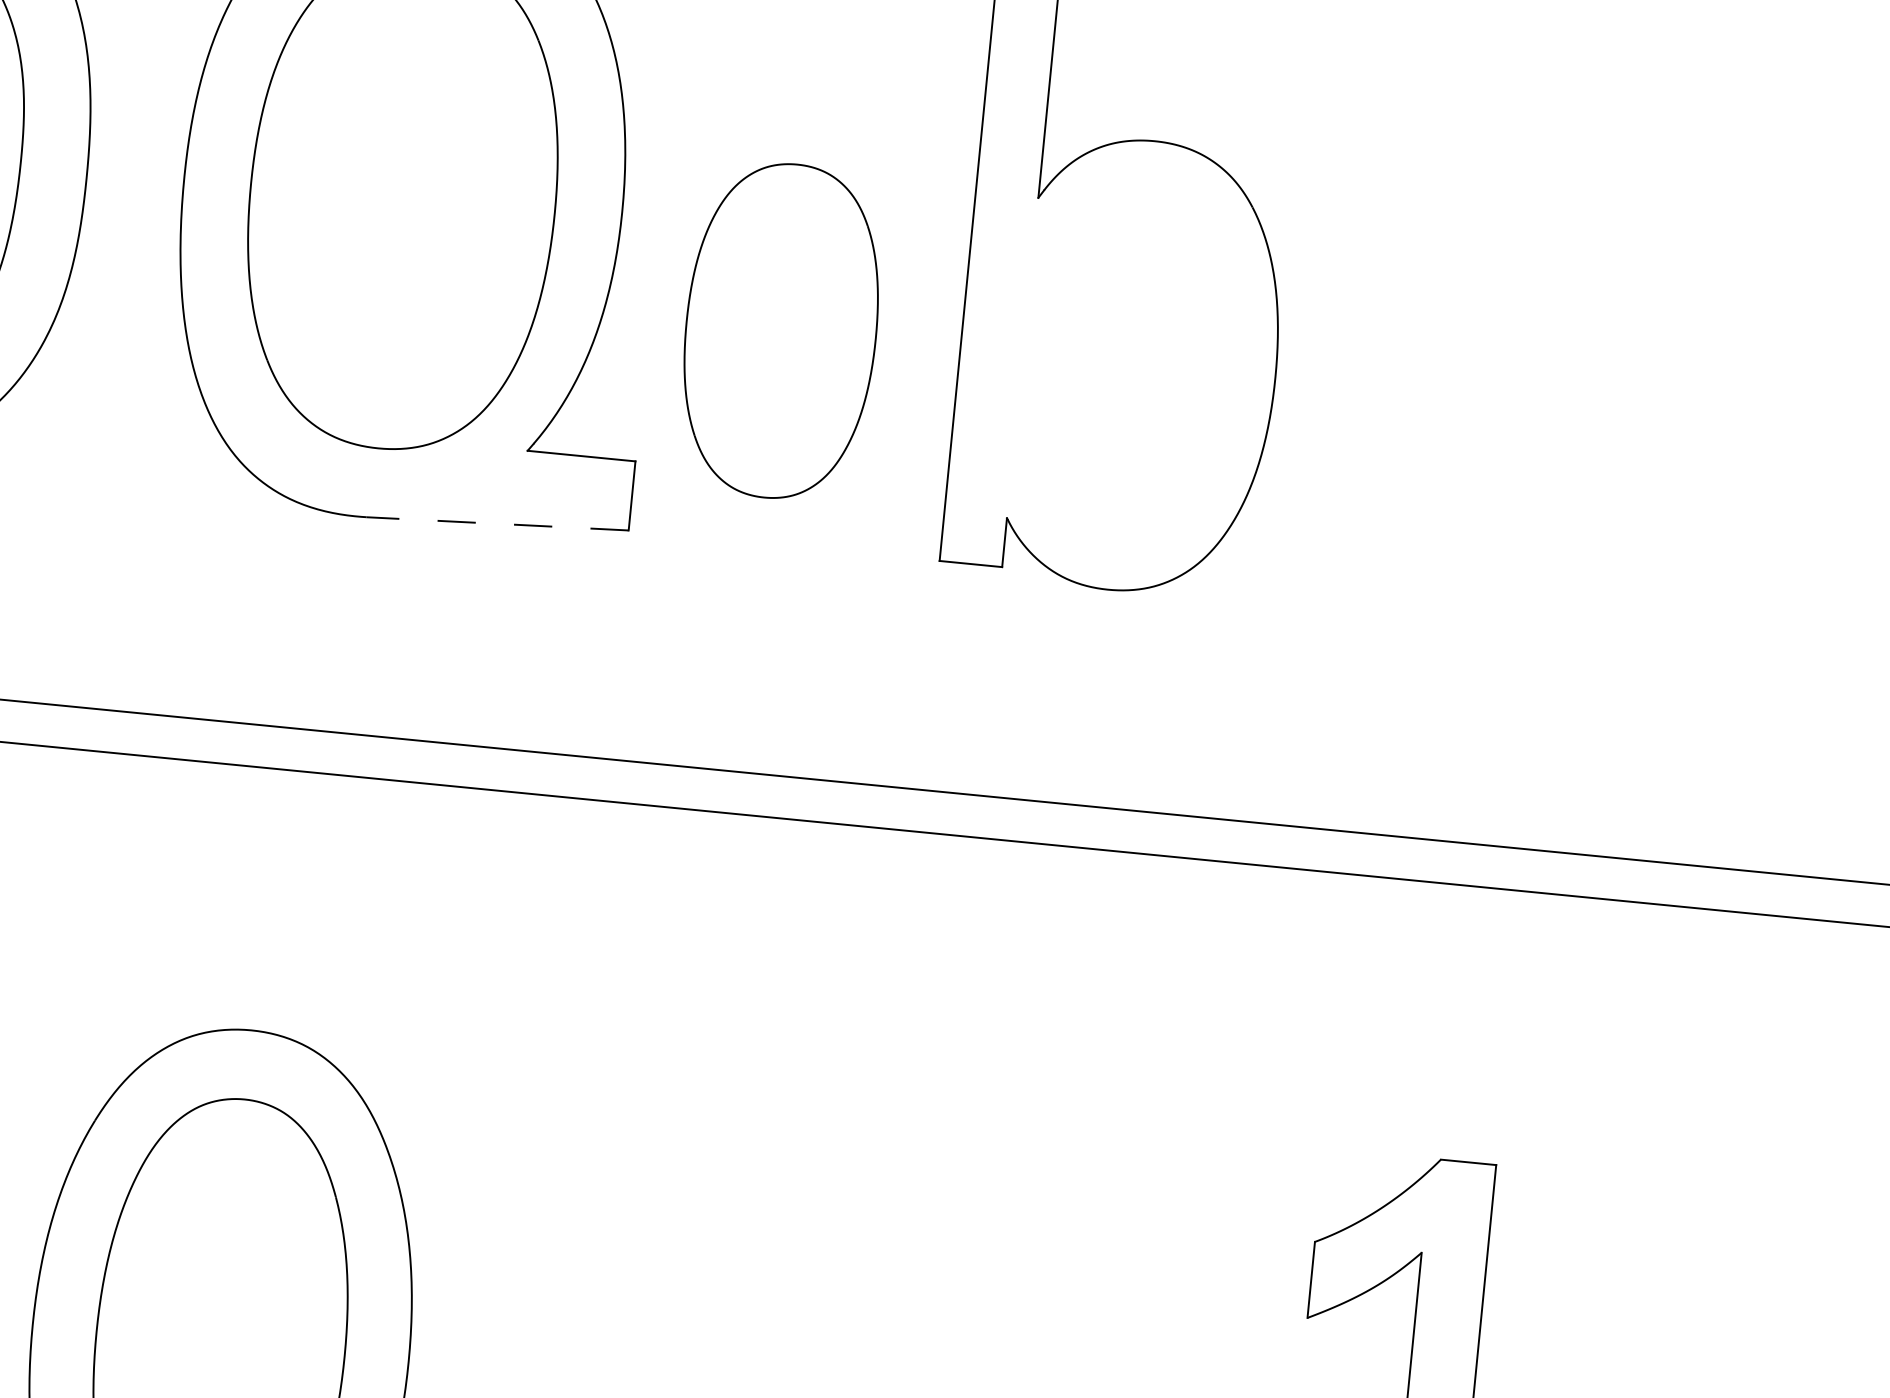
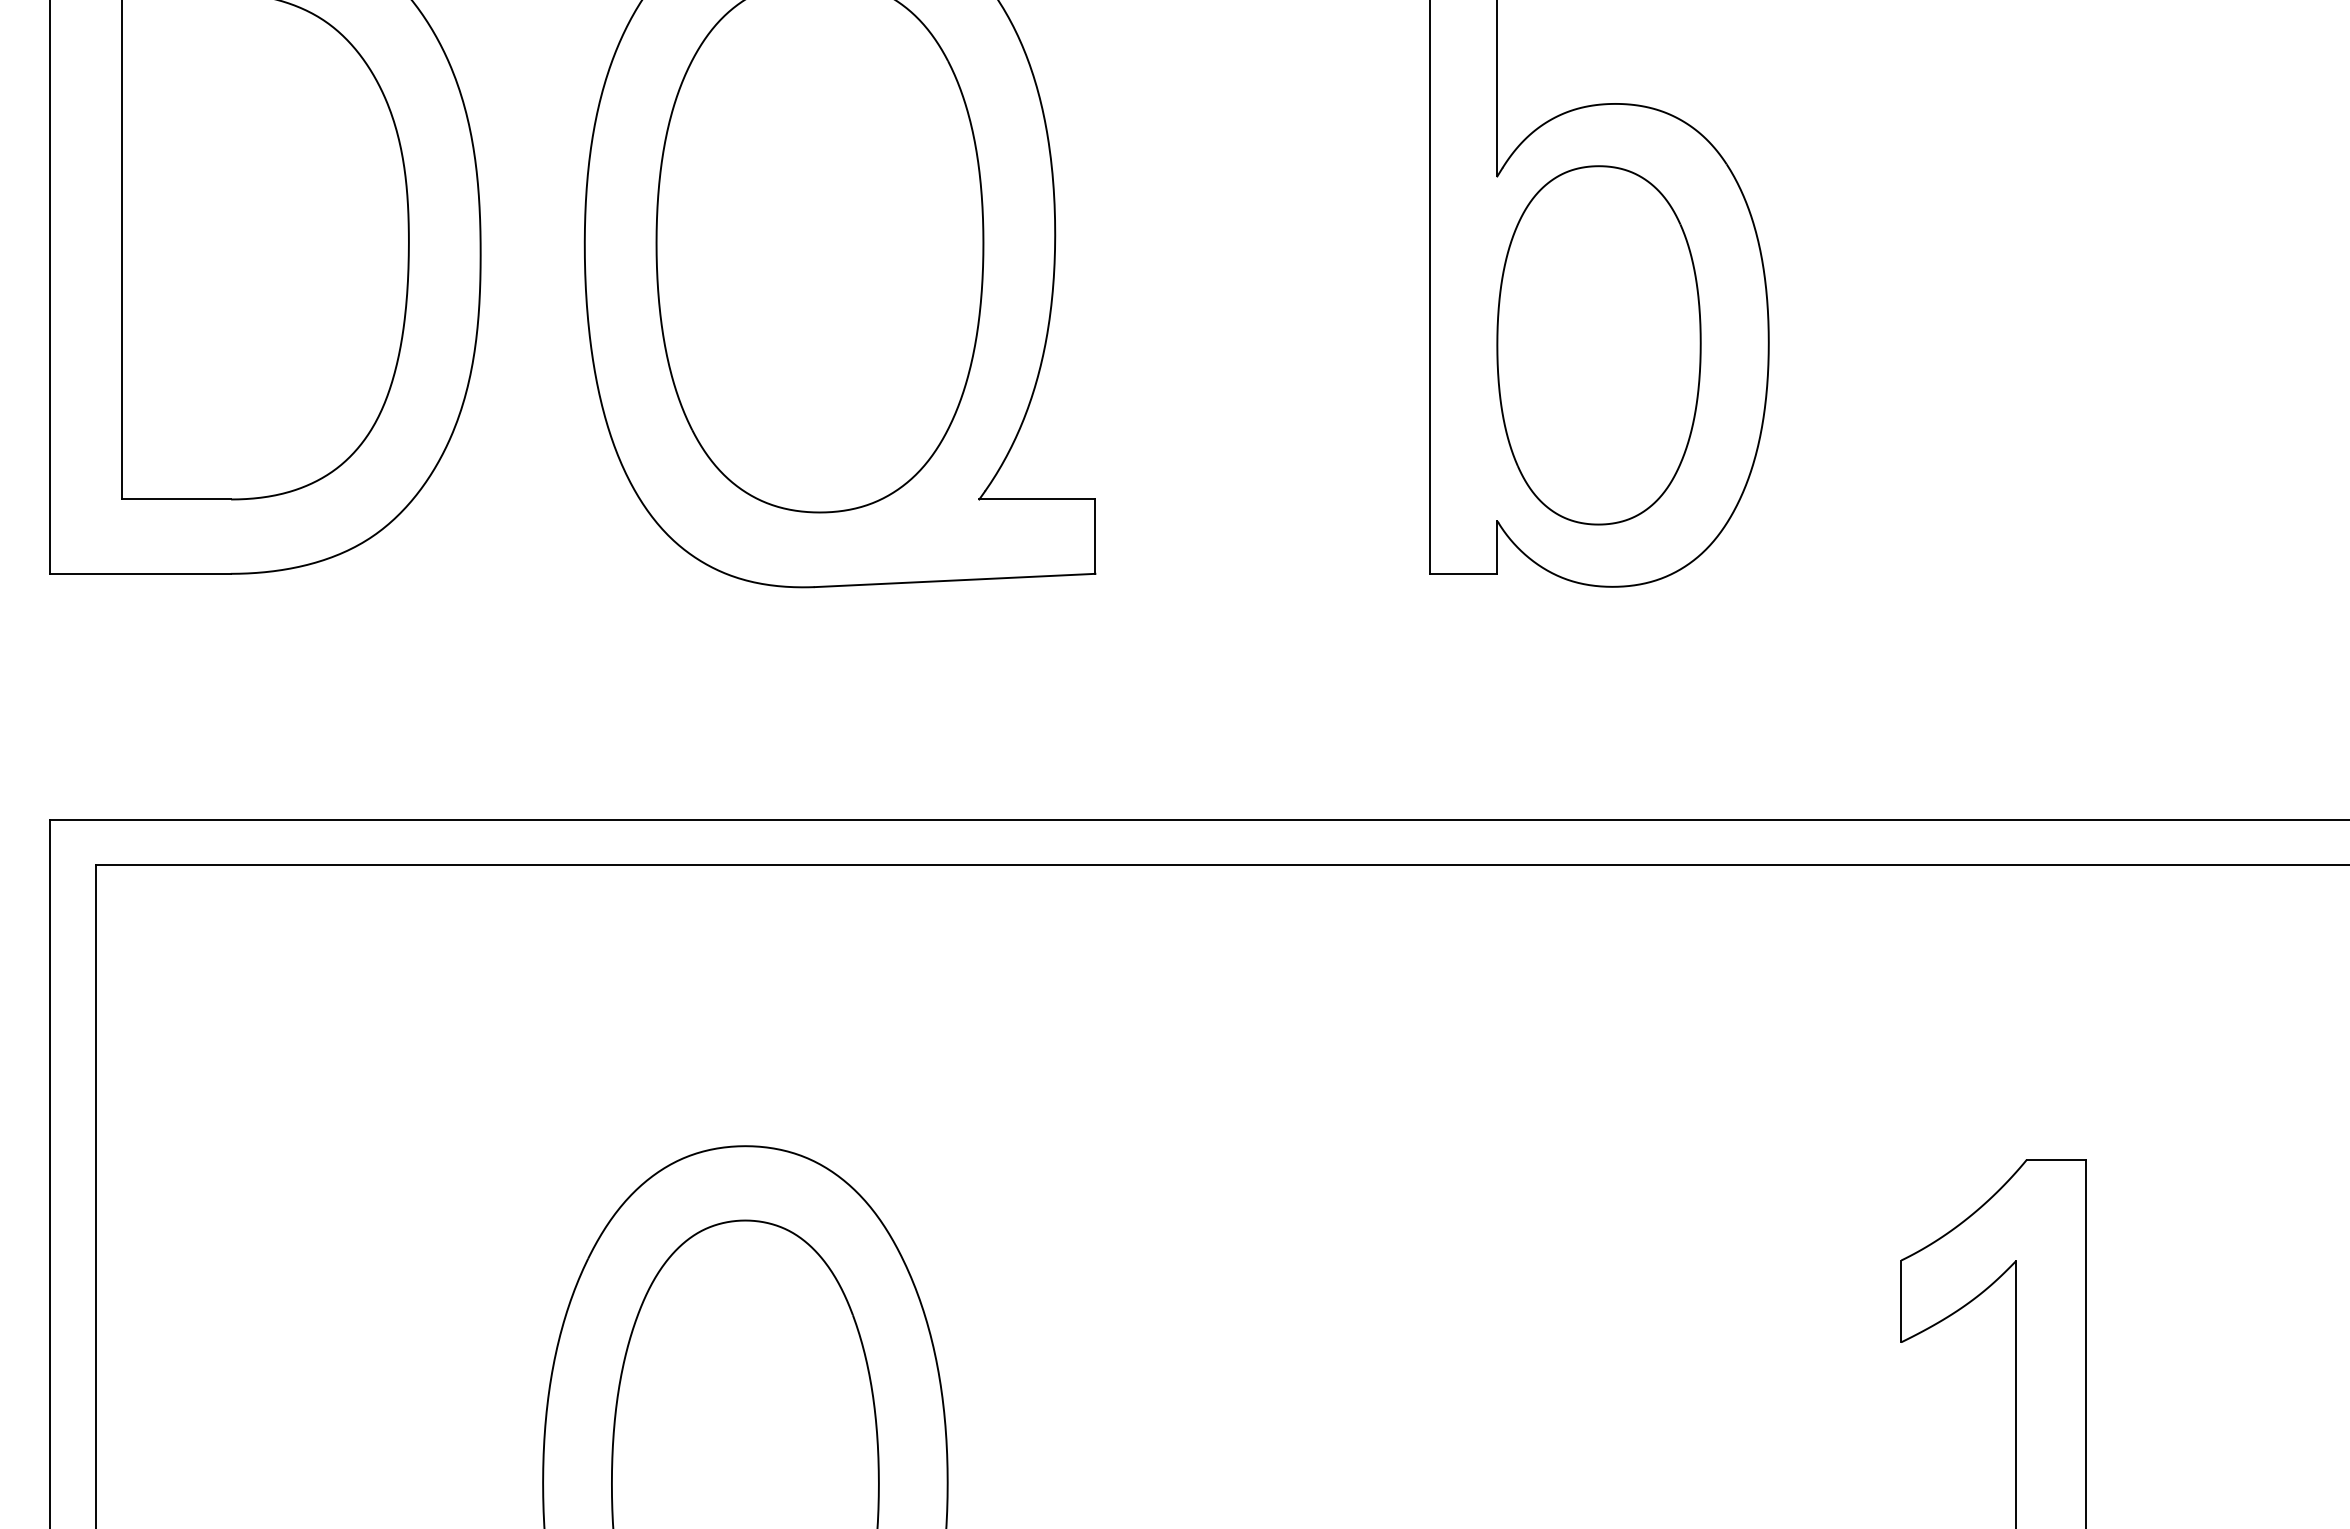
part: (780, 331) -> (1598, 345), moved
line: (497, 523) -> (954, 580), dashed -> solid

